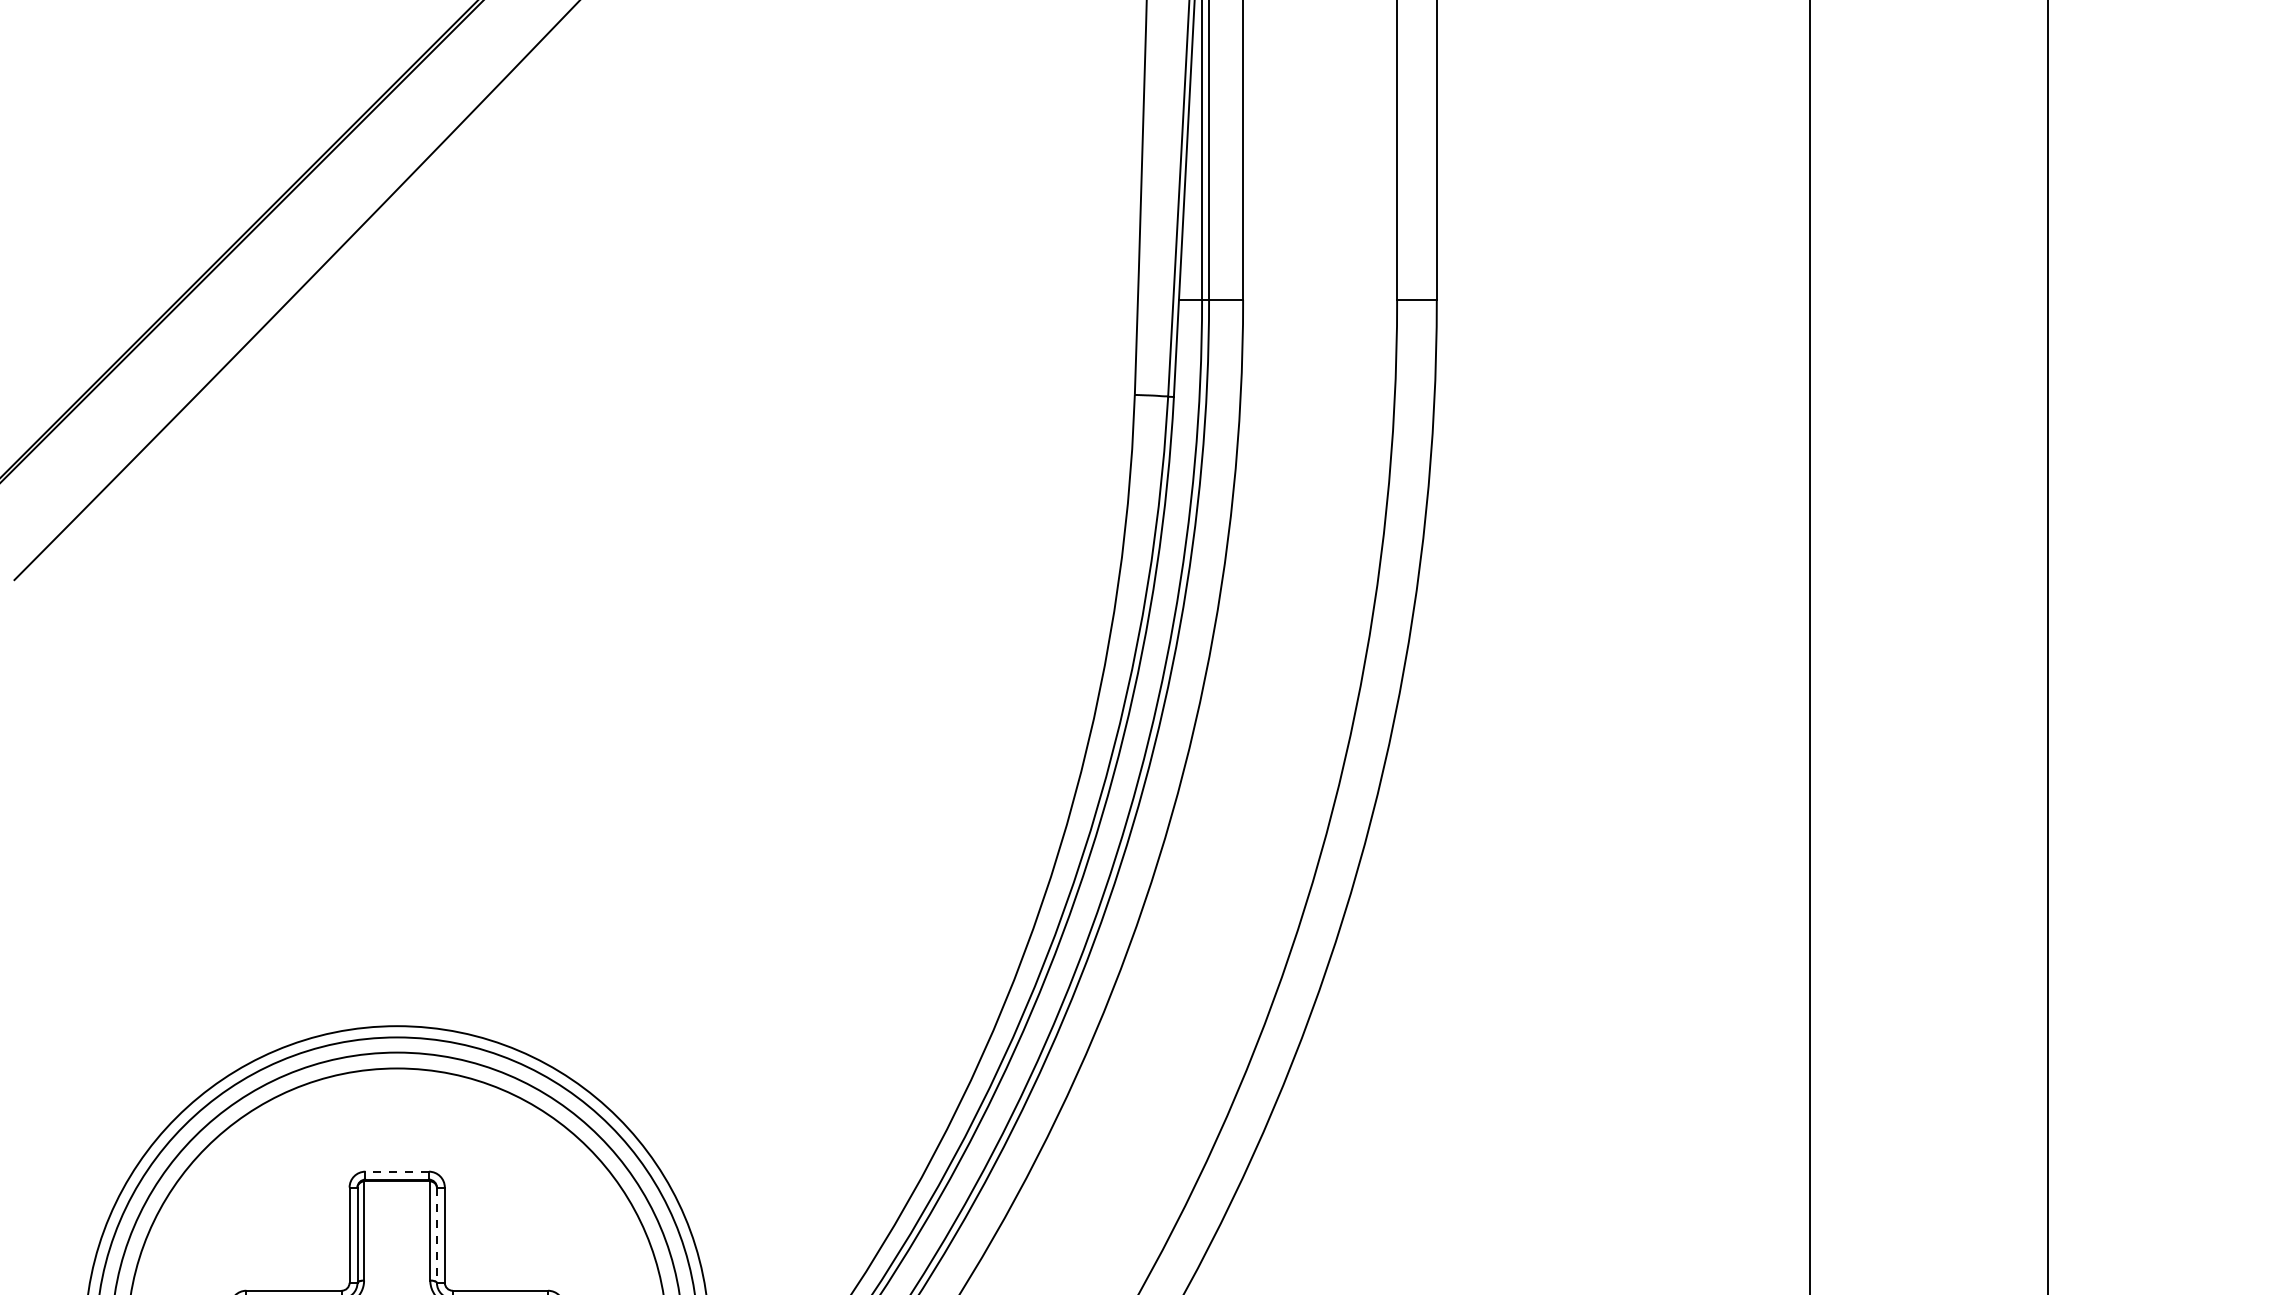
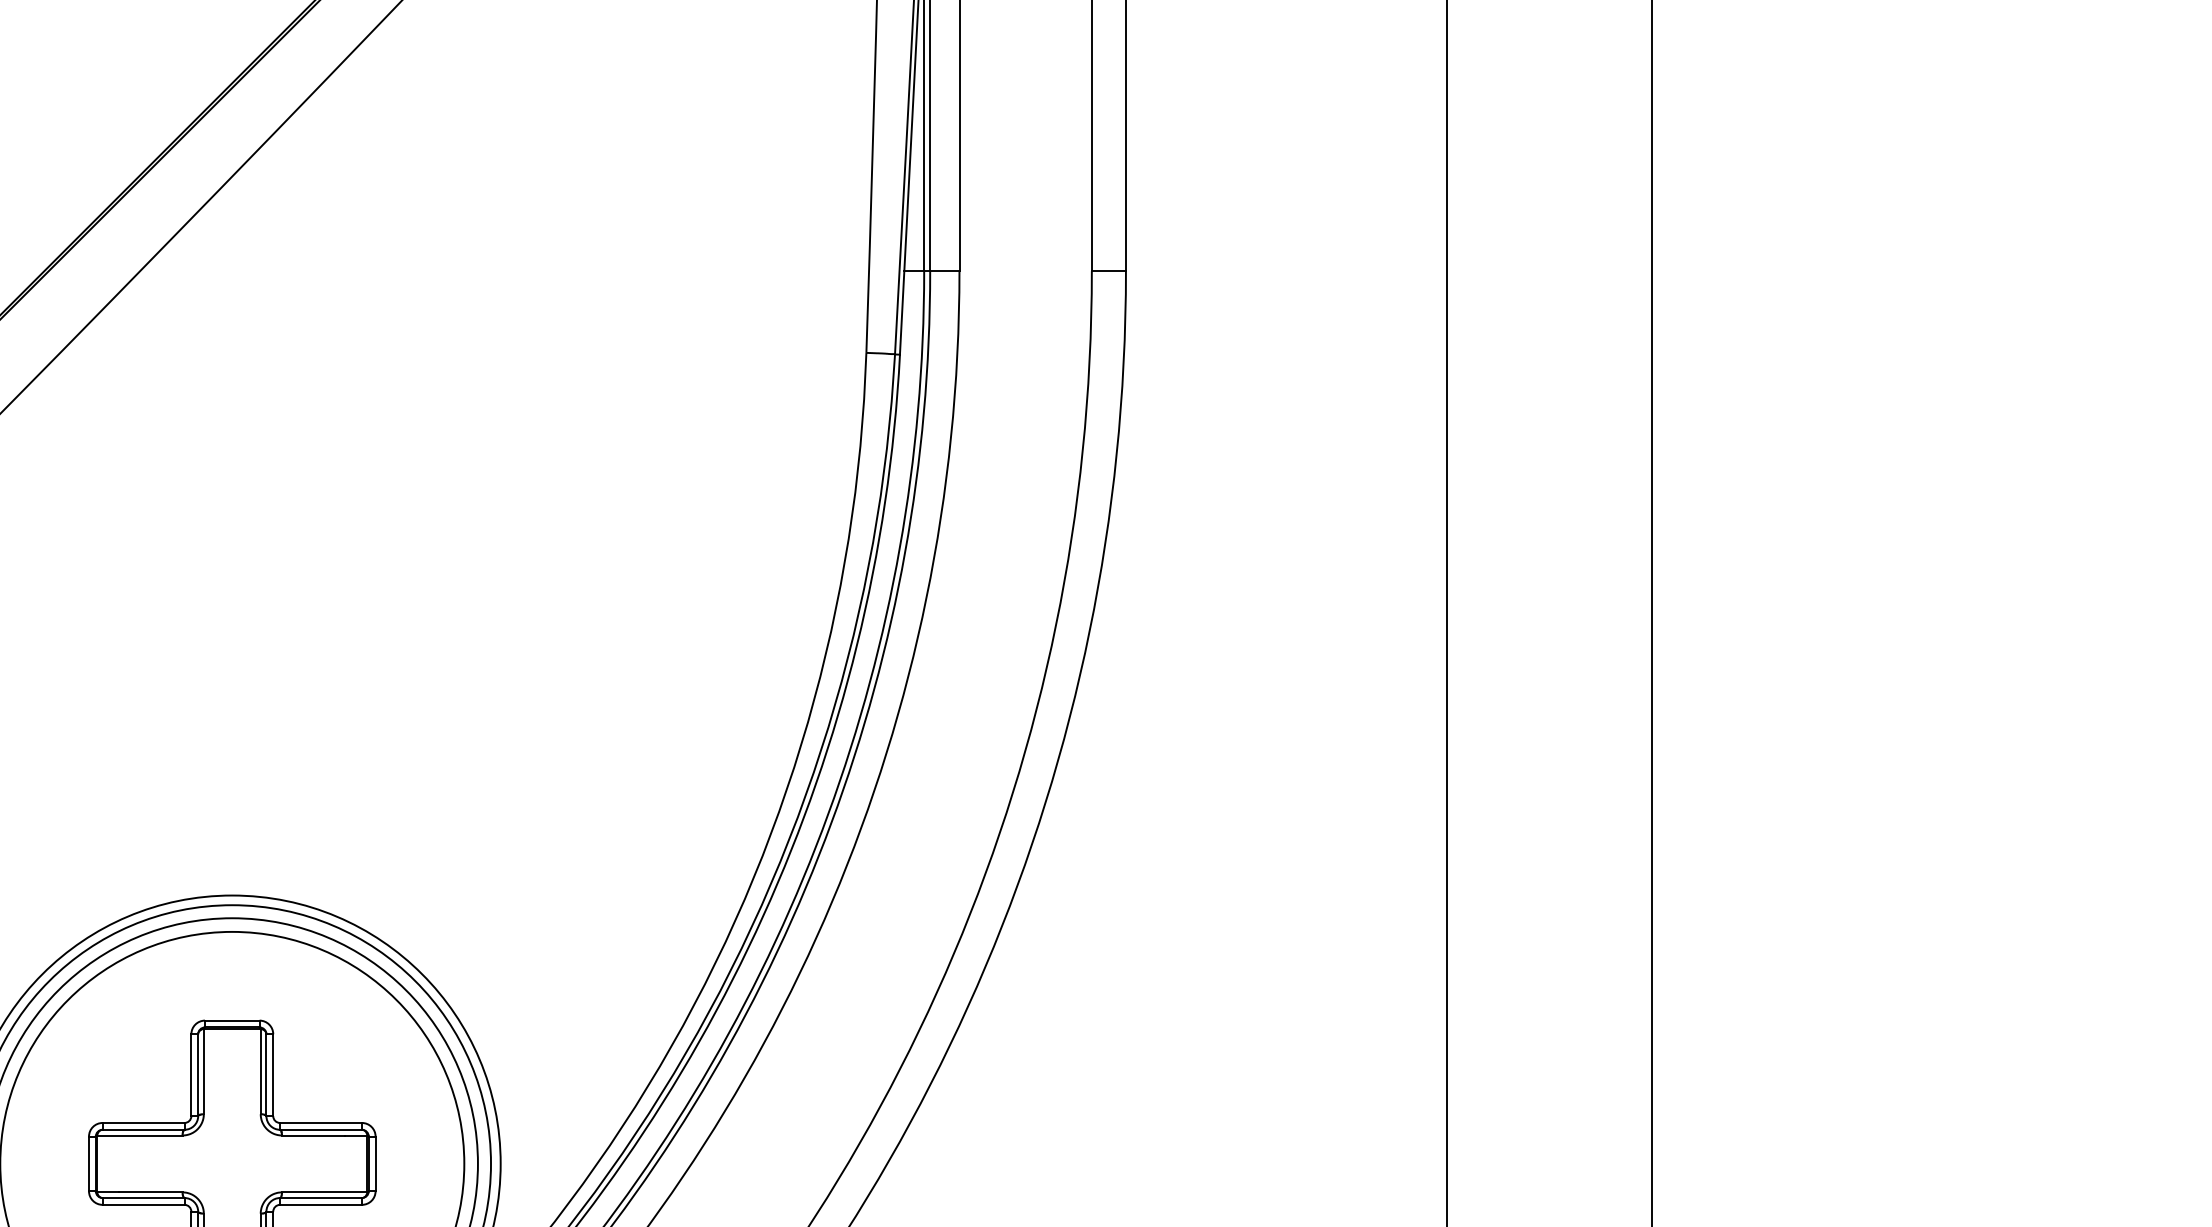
line: (396, 1171) -> (231, 1020), dashed -> solid
line: (436, 1235) -> (266, 1075), dashed -> solid

